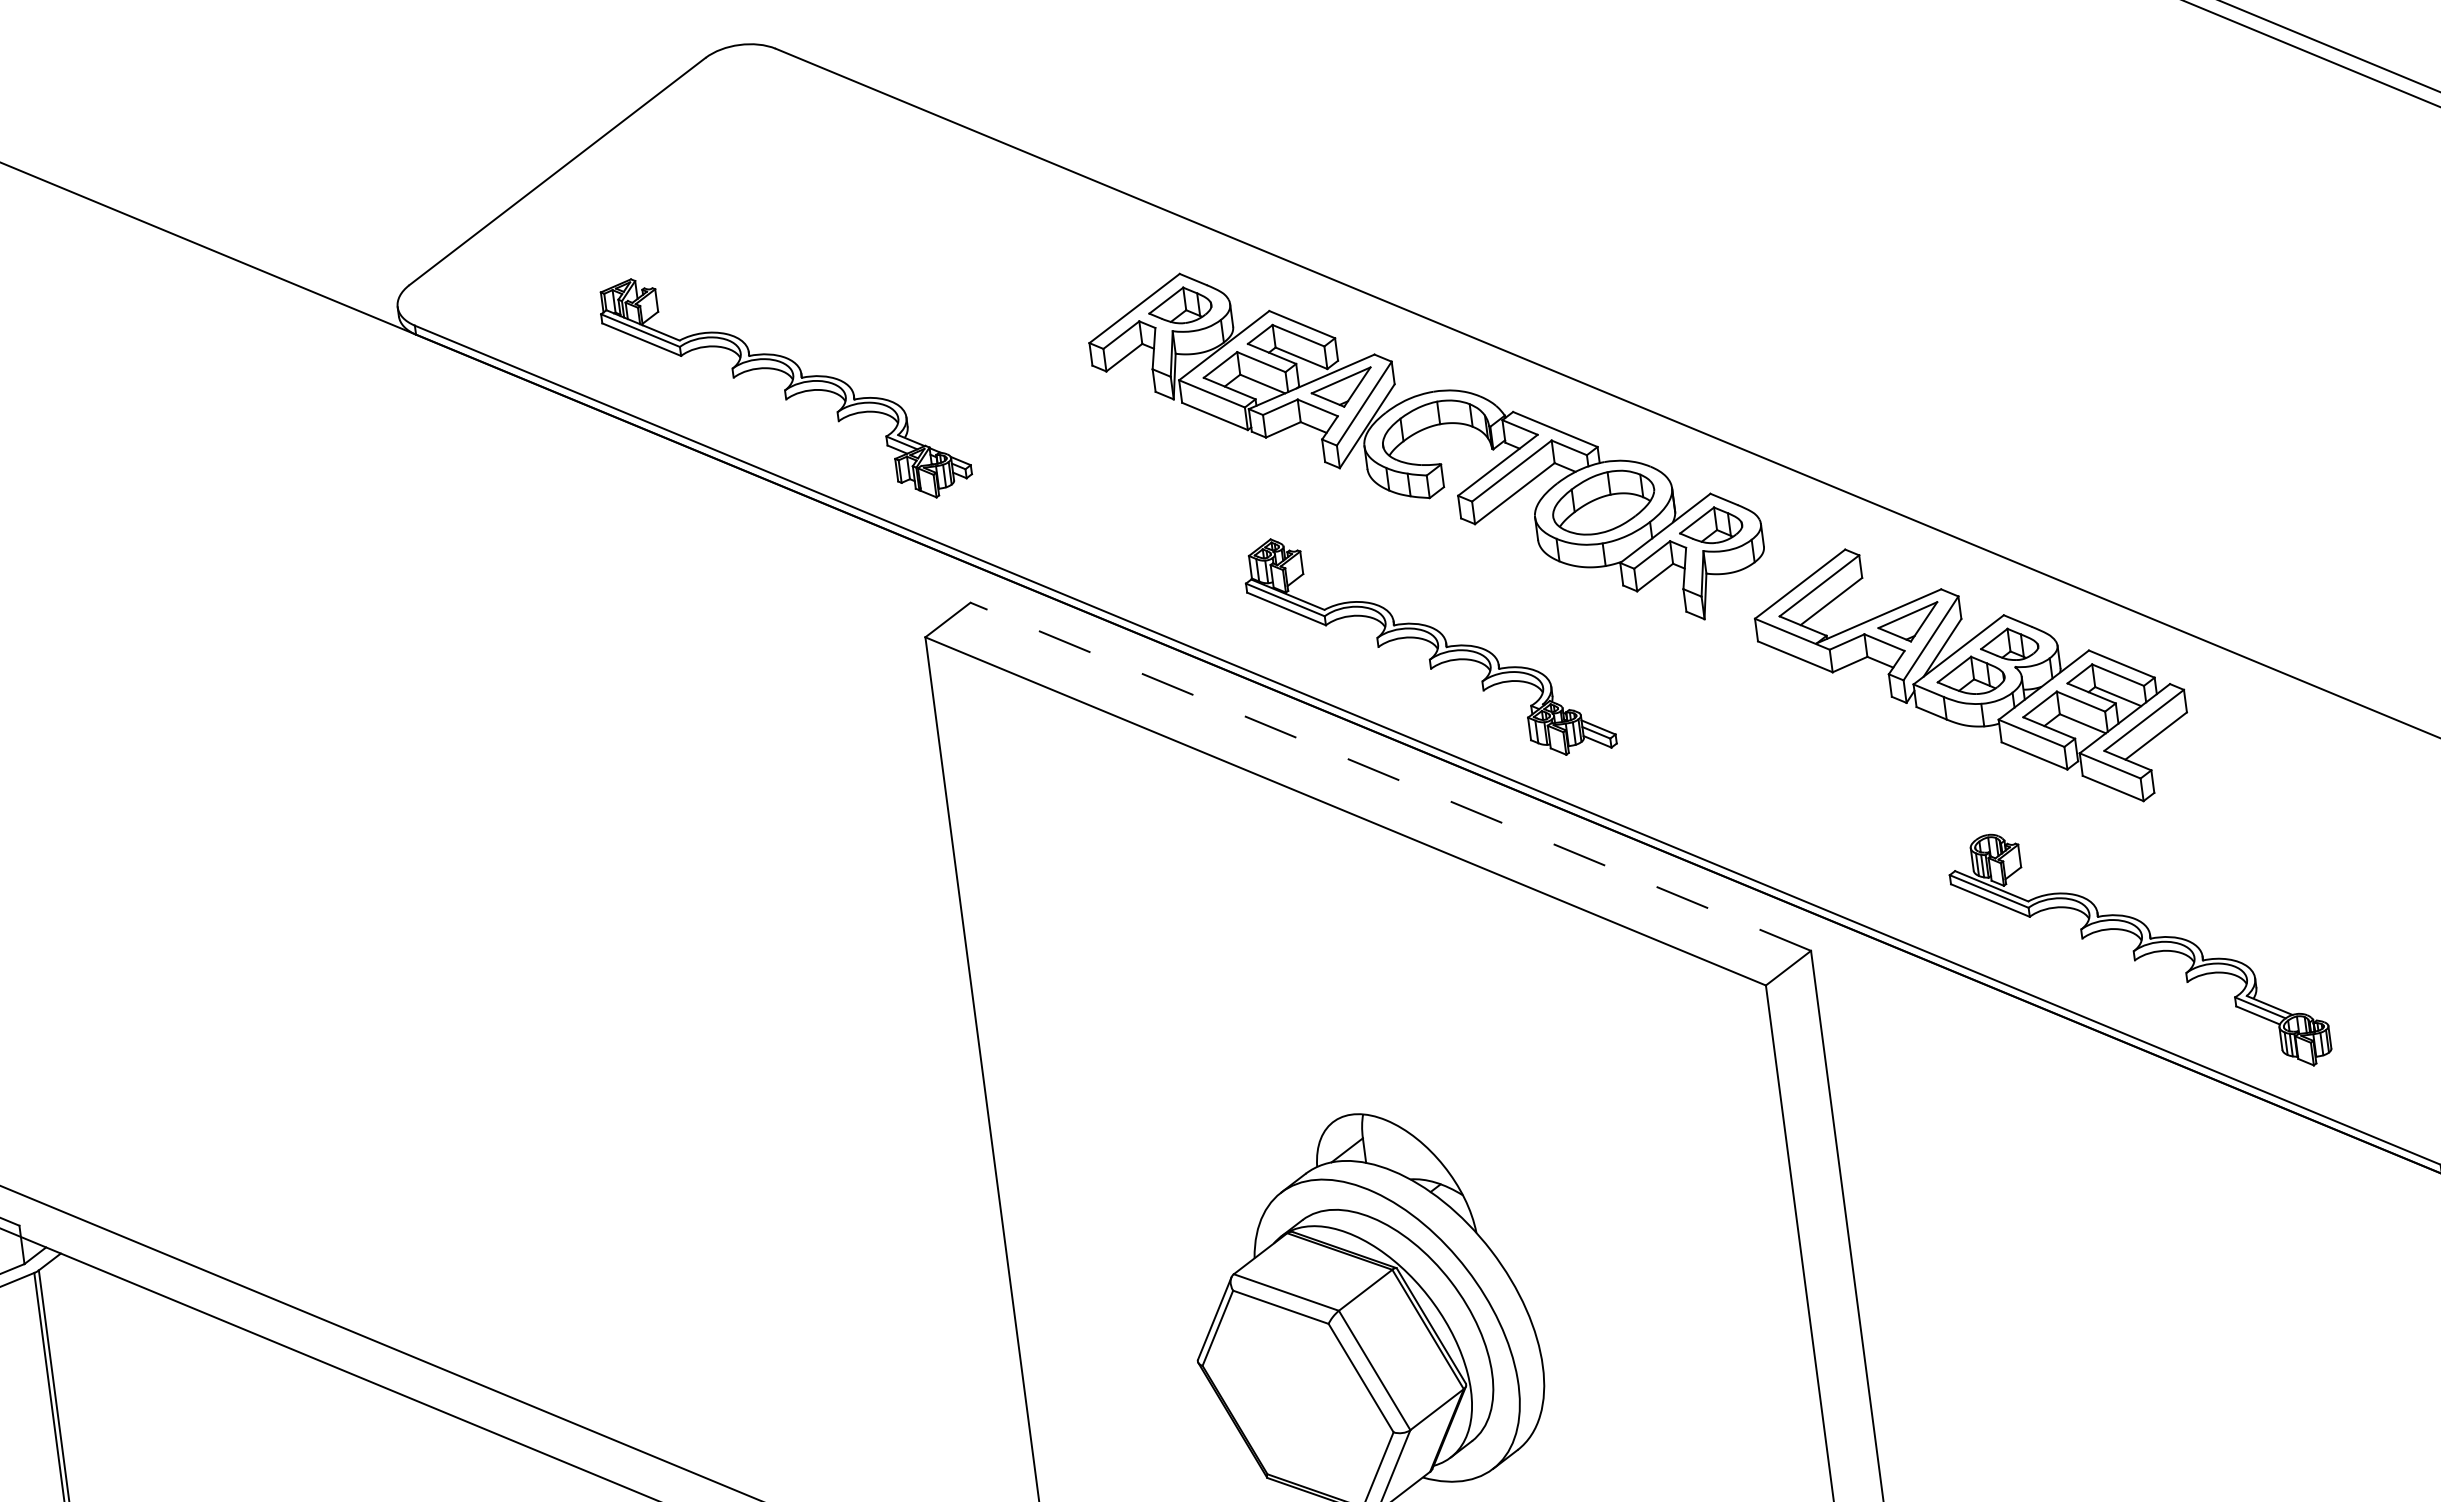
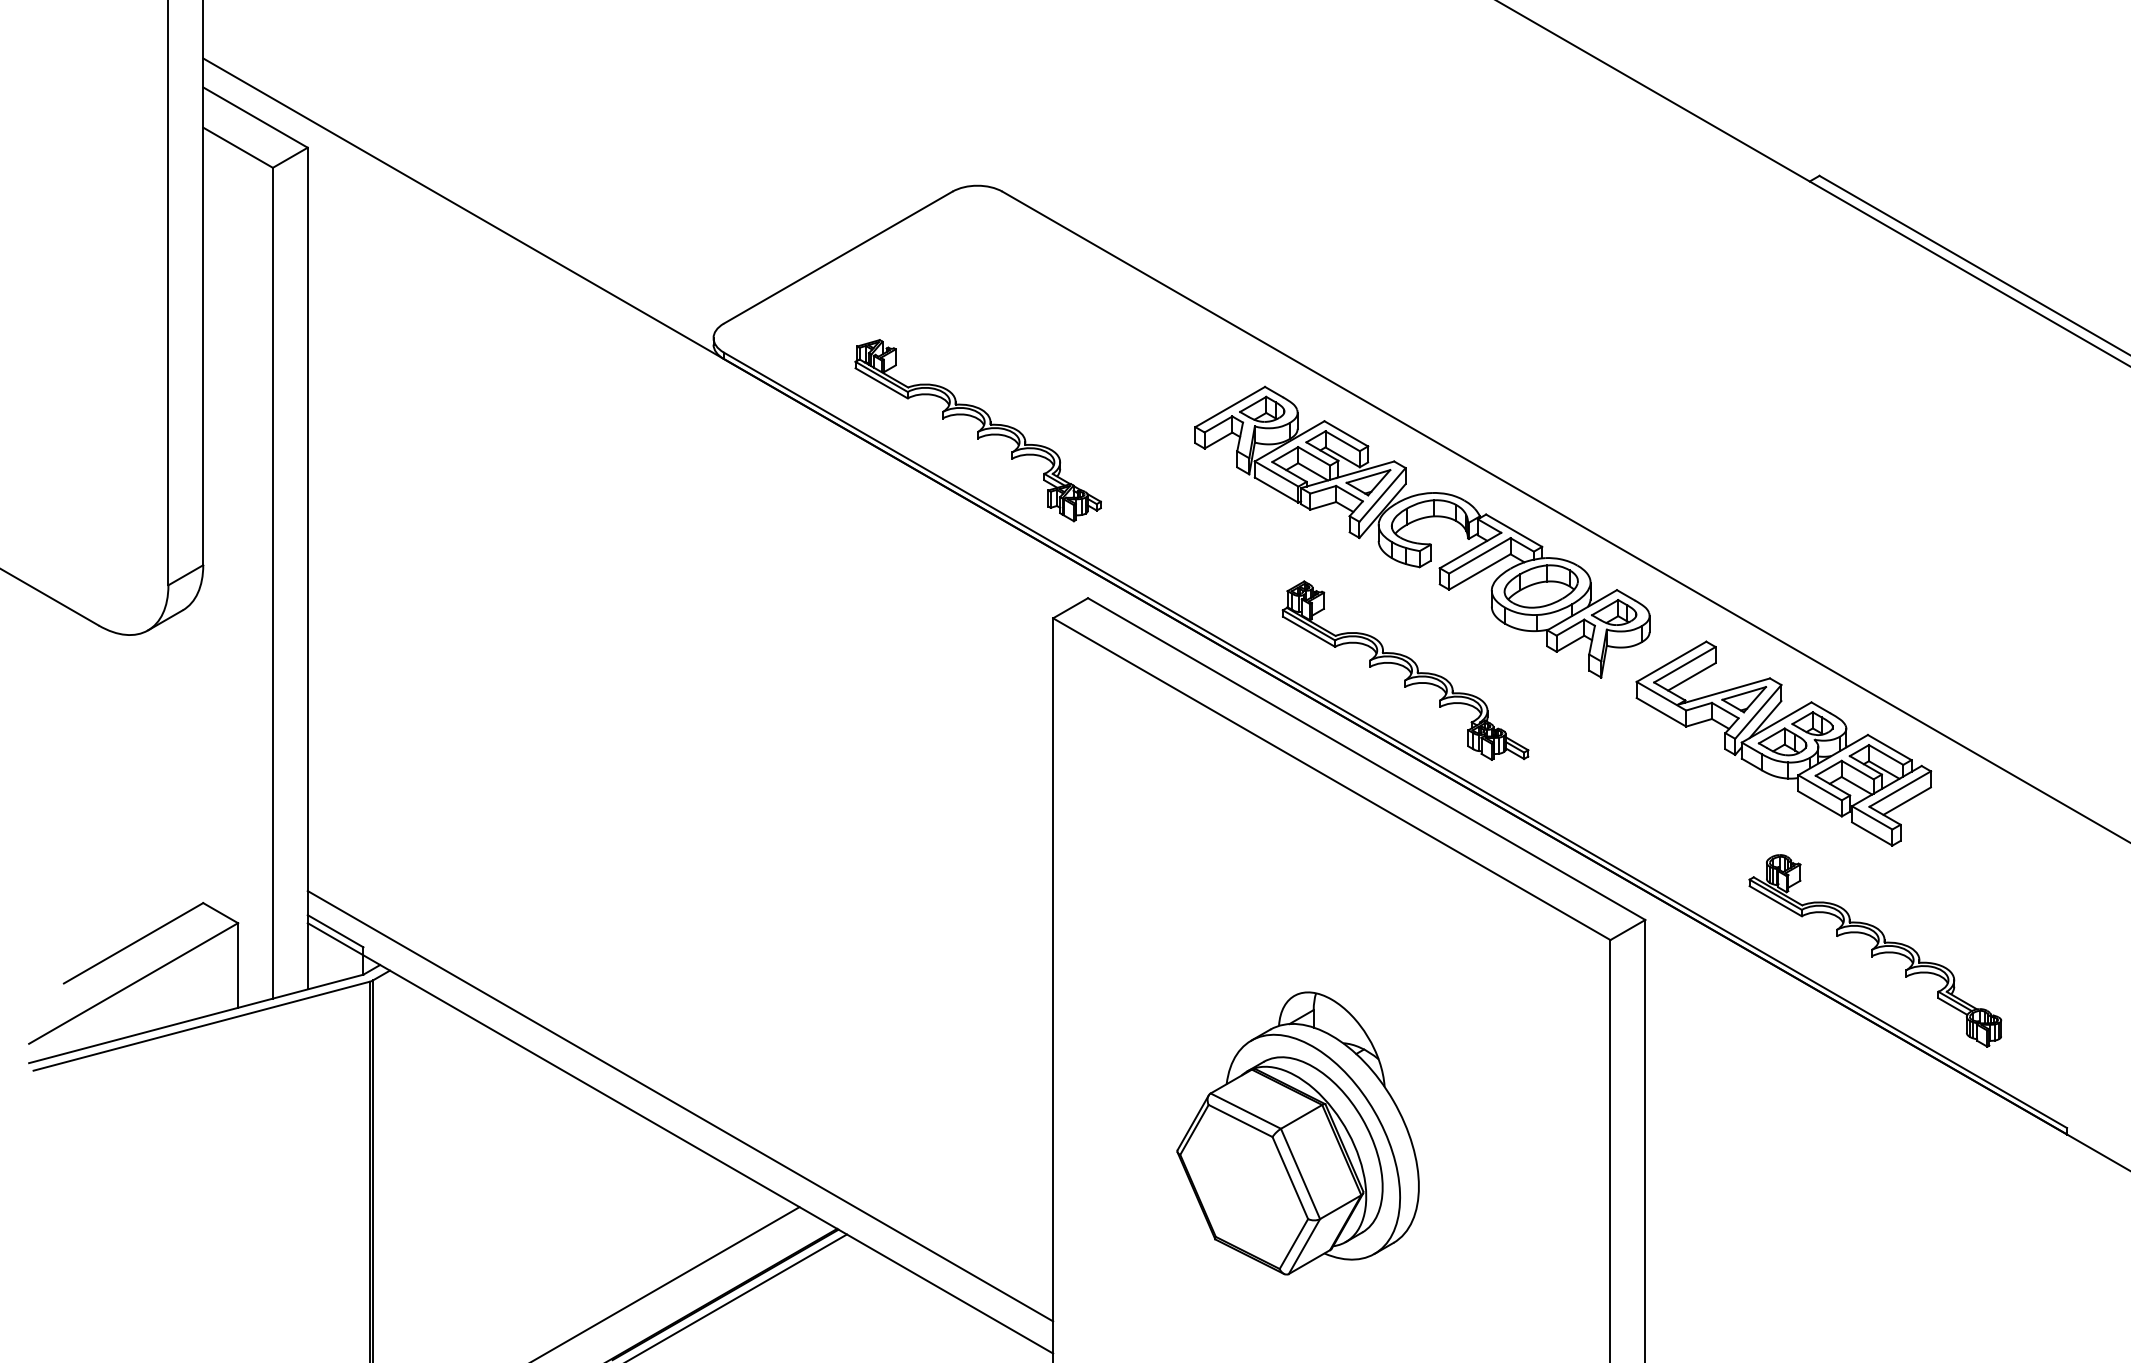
line: (1390, 777) -> (1366, 759), dashed -> solid

